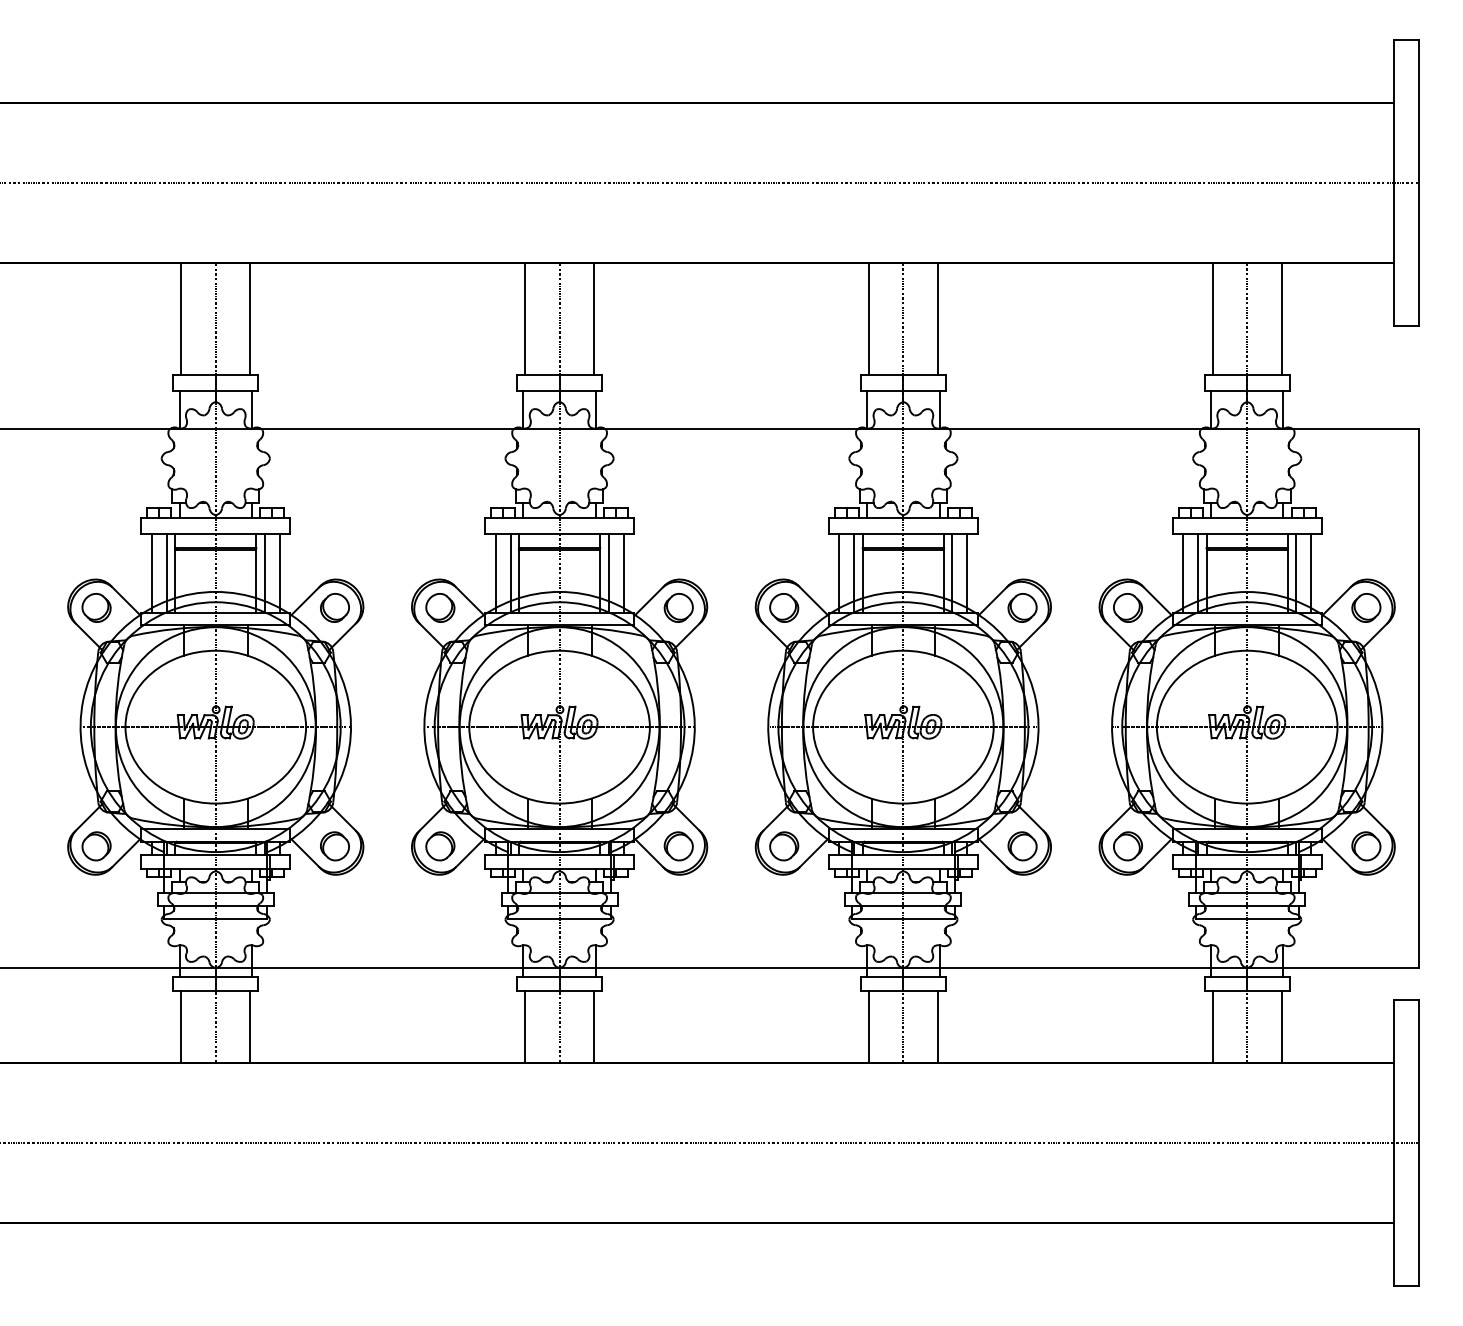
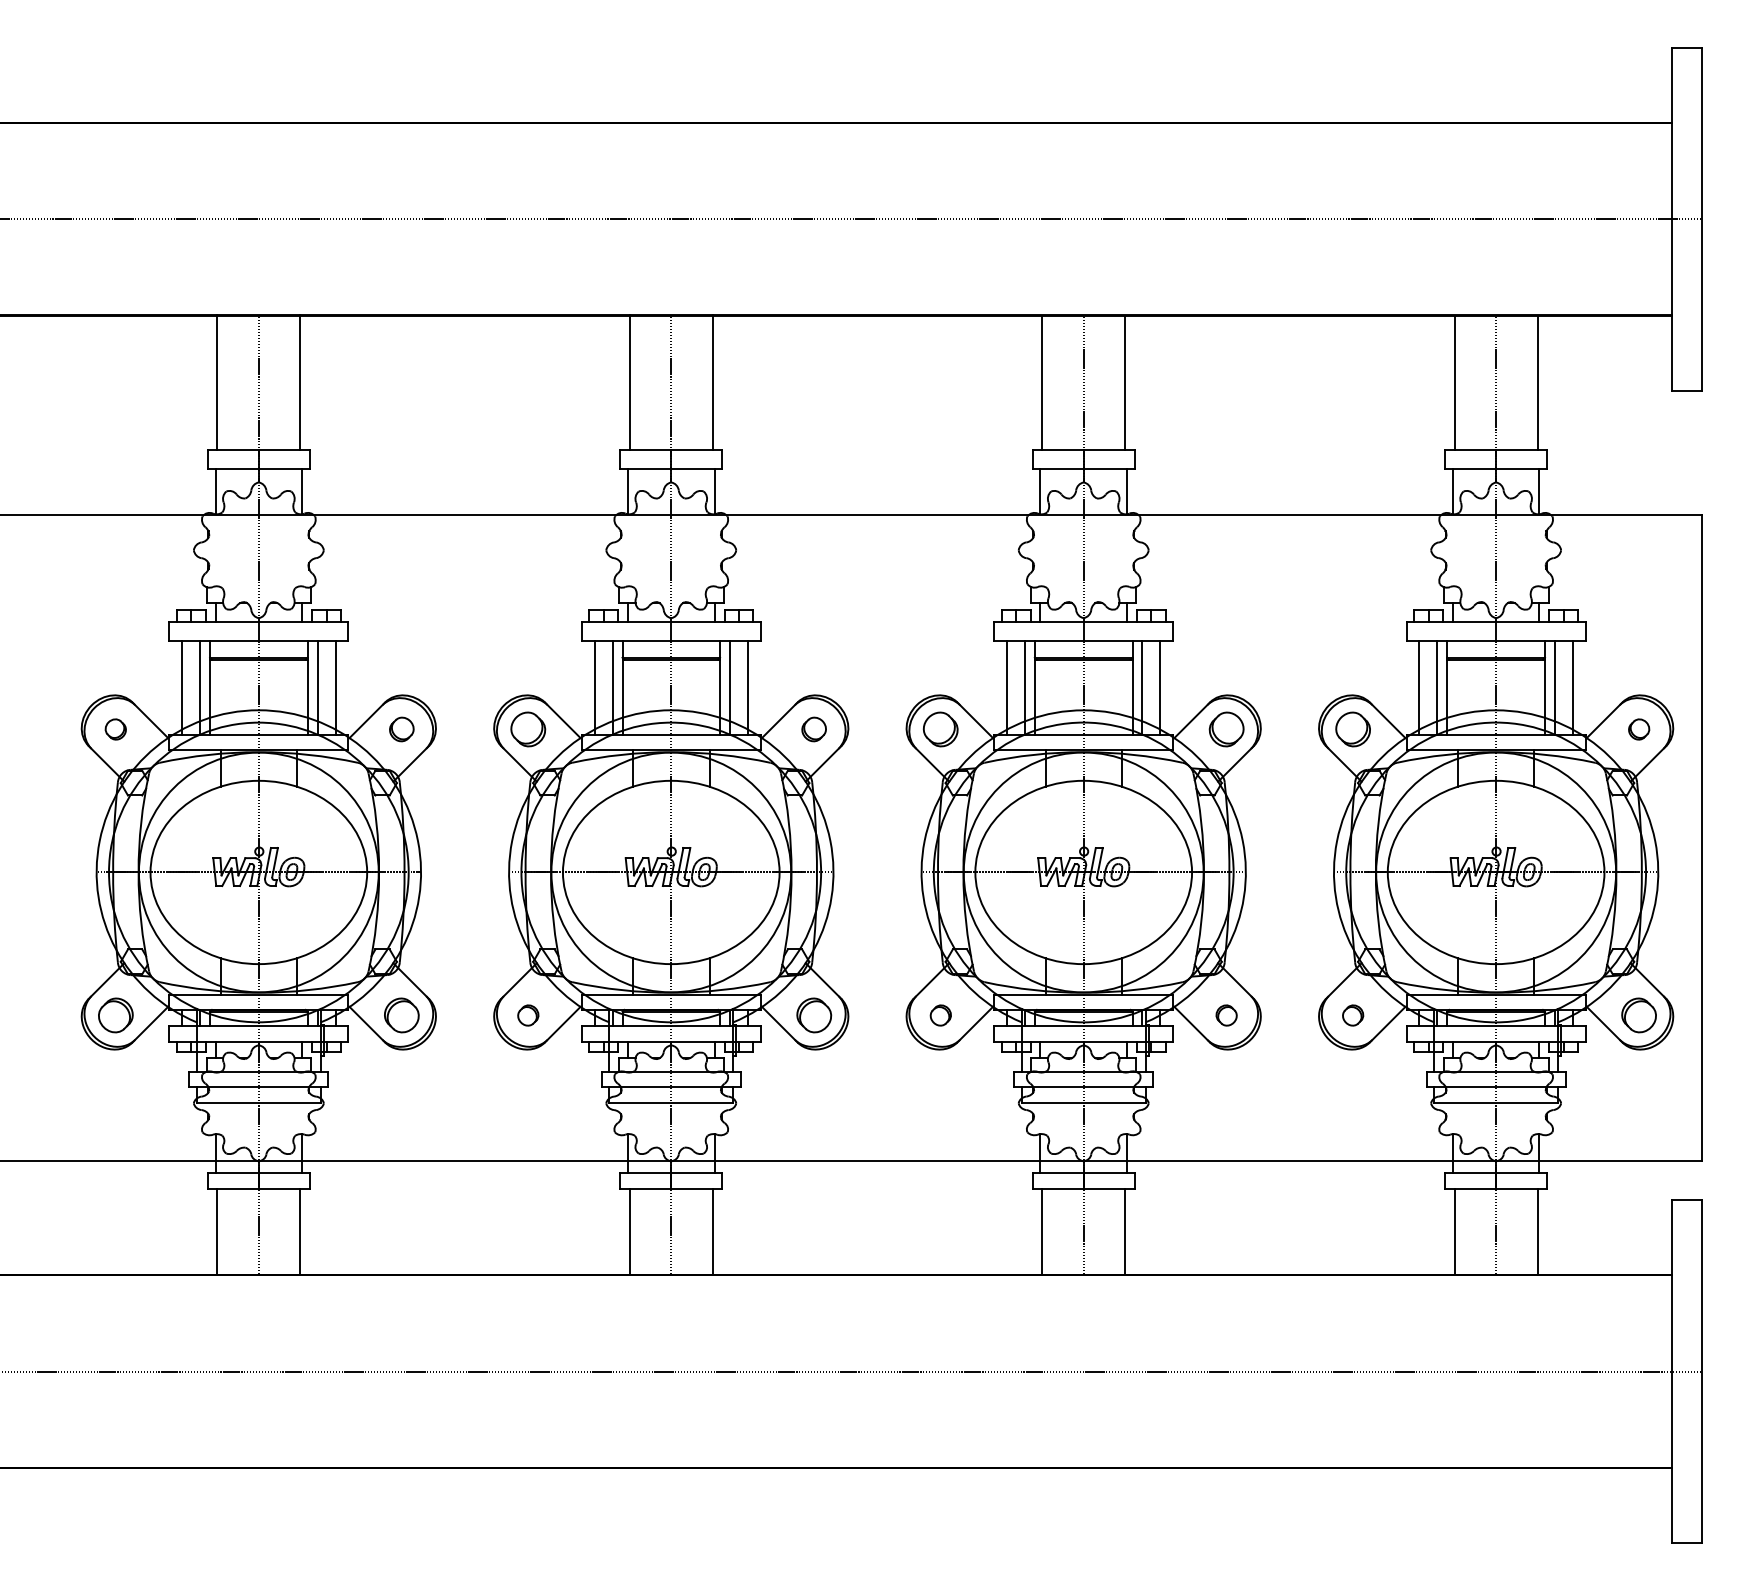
part: (96, 607) -> (115, 728), size x0.6
part: (334, 607) -> (401, 728), size x0.7
part: (678, 607) -> (813, 728), size x0.7
part: (1366, 607) -> (1639, 728), size x0.6
part: (440, 846) -> (528, 1015), size x0.6
part: (784, 846) -> (941, 1015), size x0.6
part: (1022, 846) -> (1226, 1015), size x0.6
part: (1127, 846) -> (1352, 1015), size x0.6

